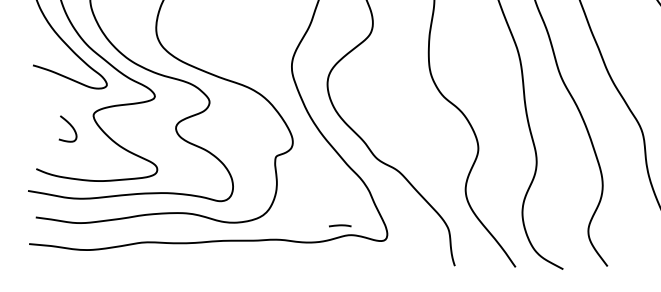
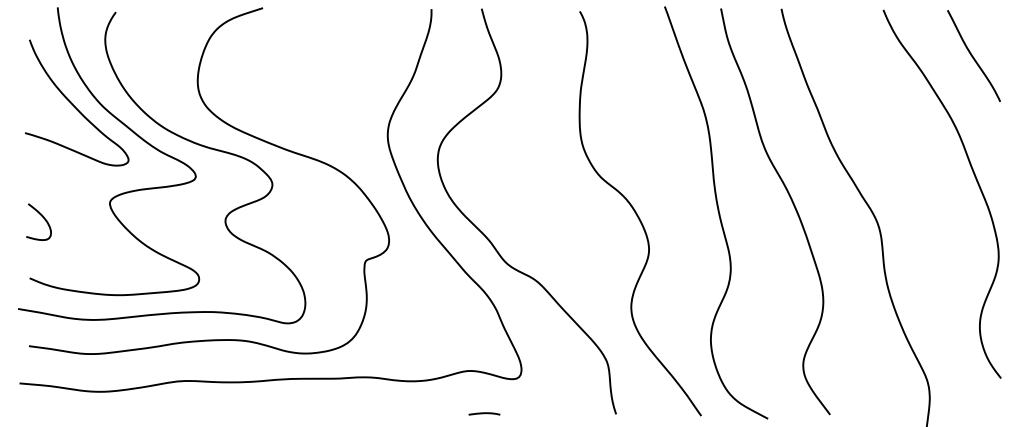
curve: (70, 125) -> (42, 217), moved
line: (340, 225) -> (484, 413), moved

